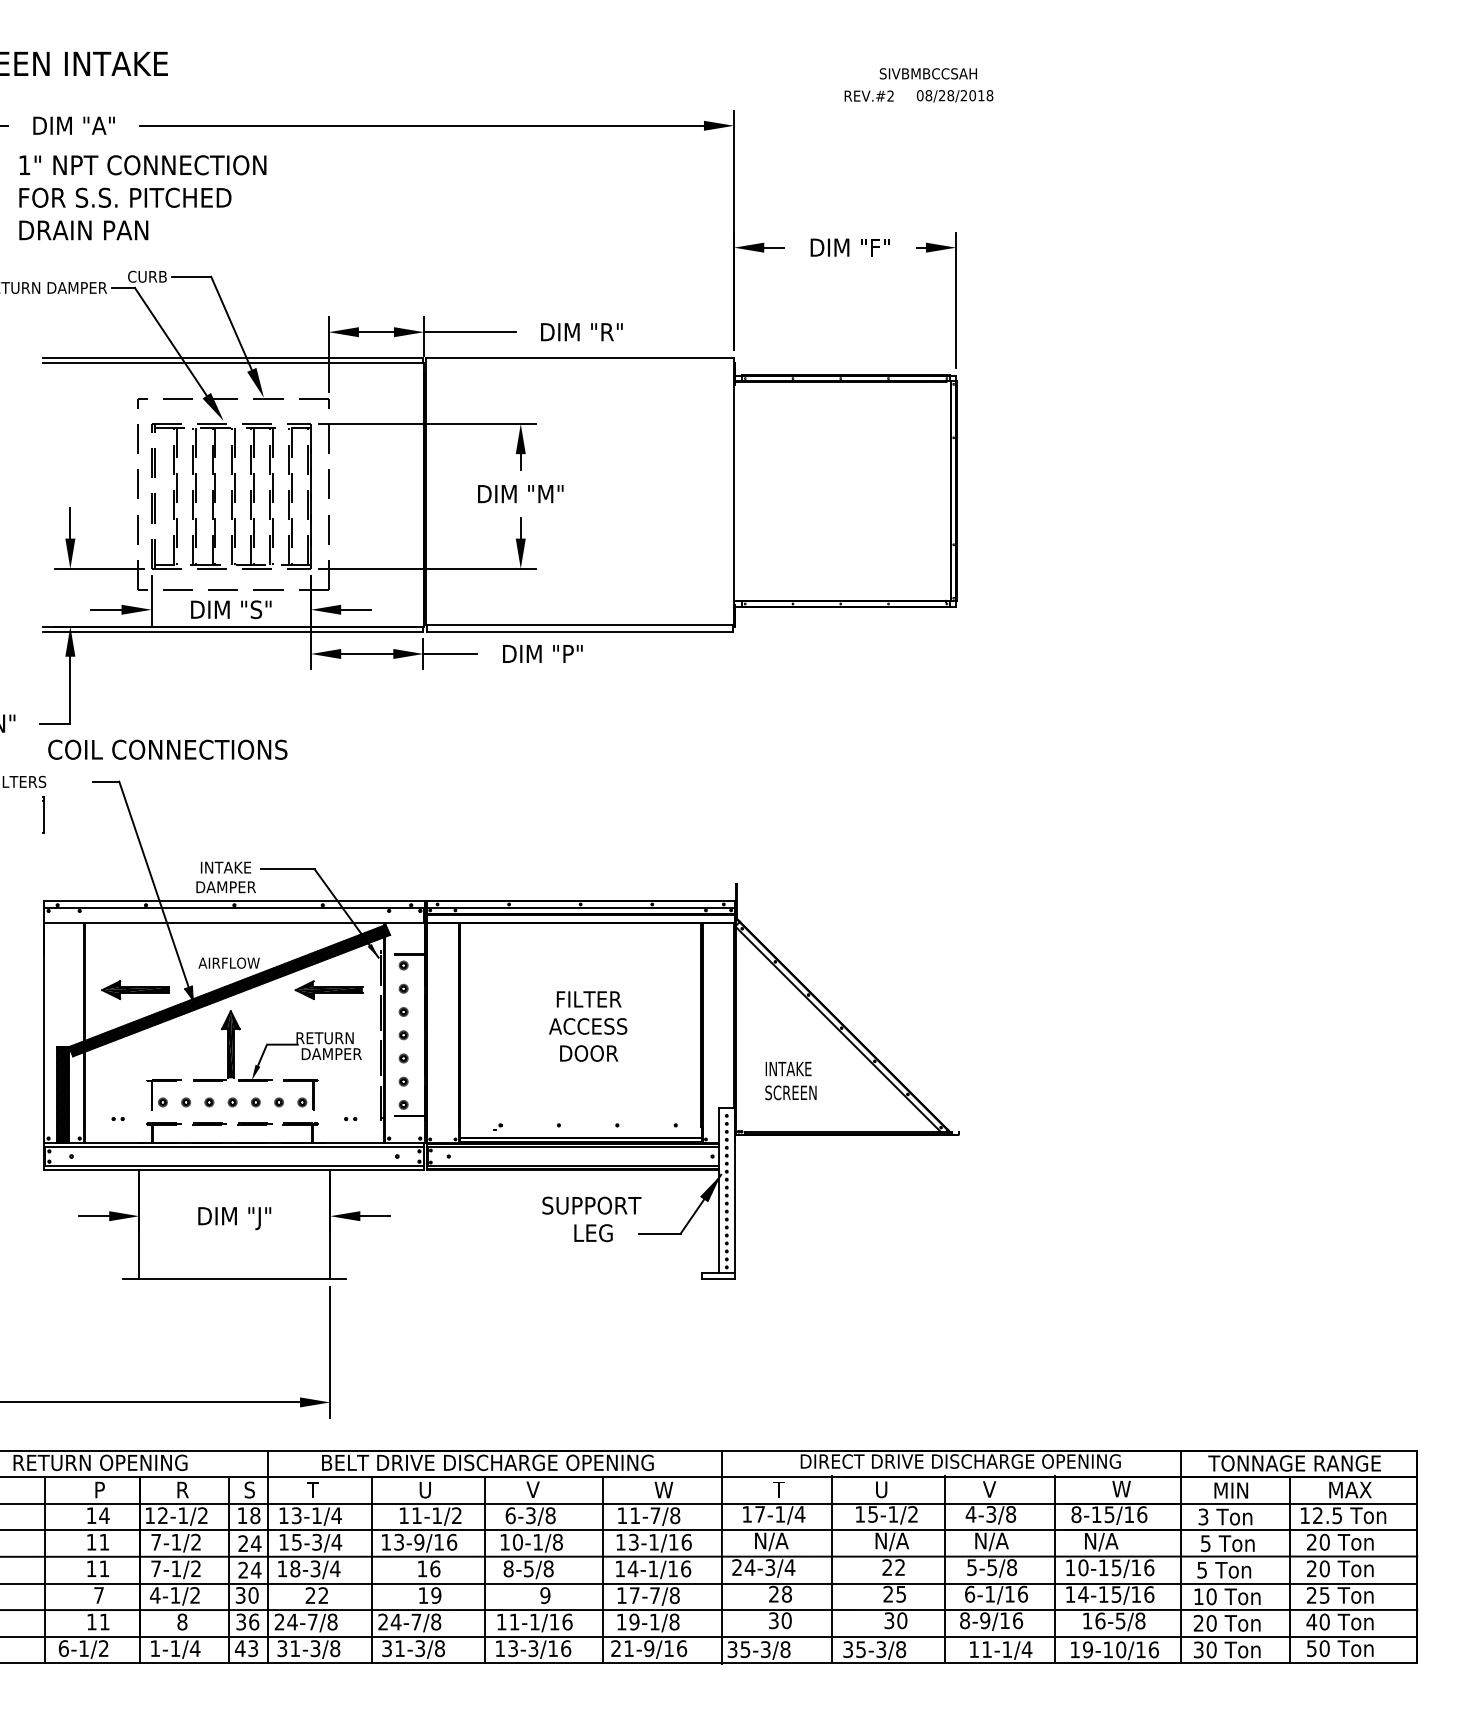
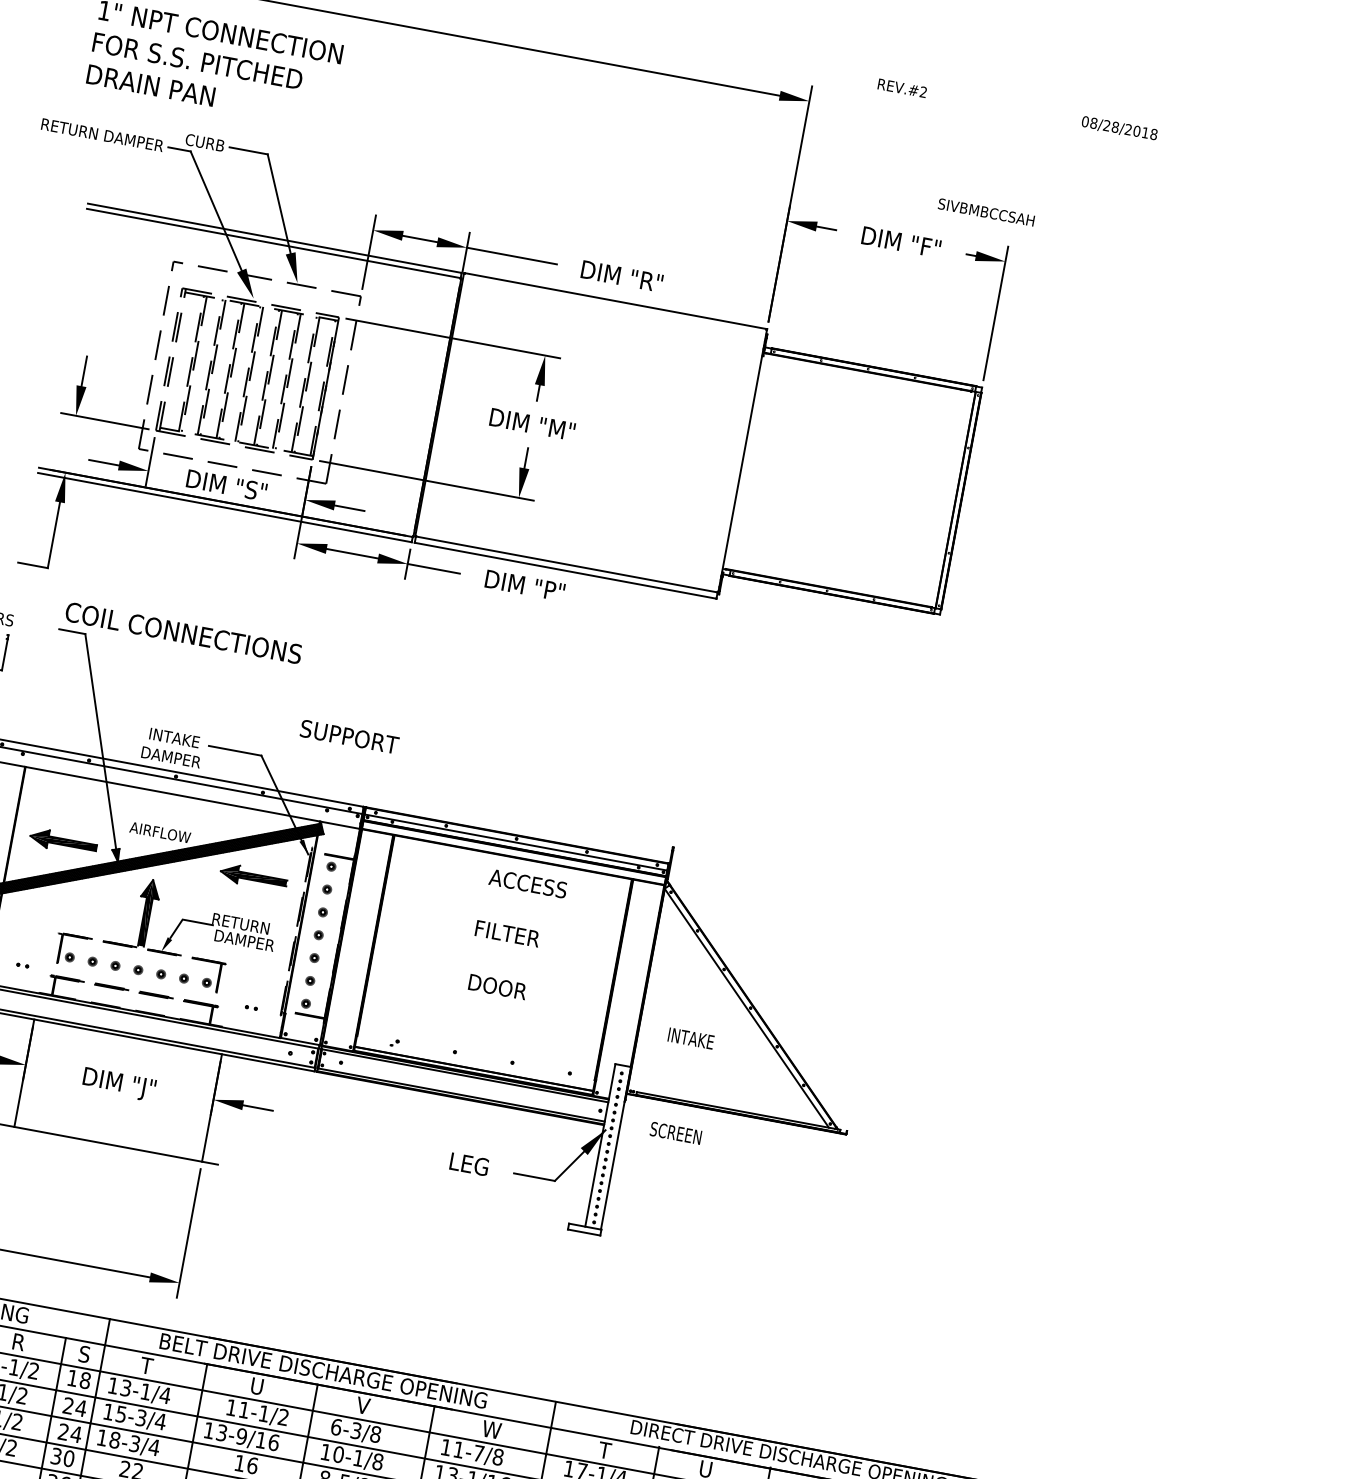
text: (927, 73) -> (985, 211), moved
text: (868, 95) -> (901, 87), moved
text: (954, 96) -> (1118, 128), moved
text: (167, 749) -> (183, 632), moved
text: (588, 1026) -> (528, 883), moved
text: (790, 1092) -> (675, 1132), moved
text: (591, 1205) -> (349, 736), moved

